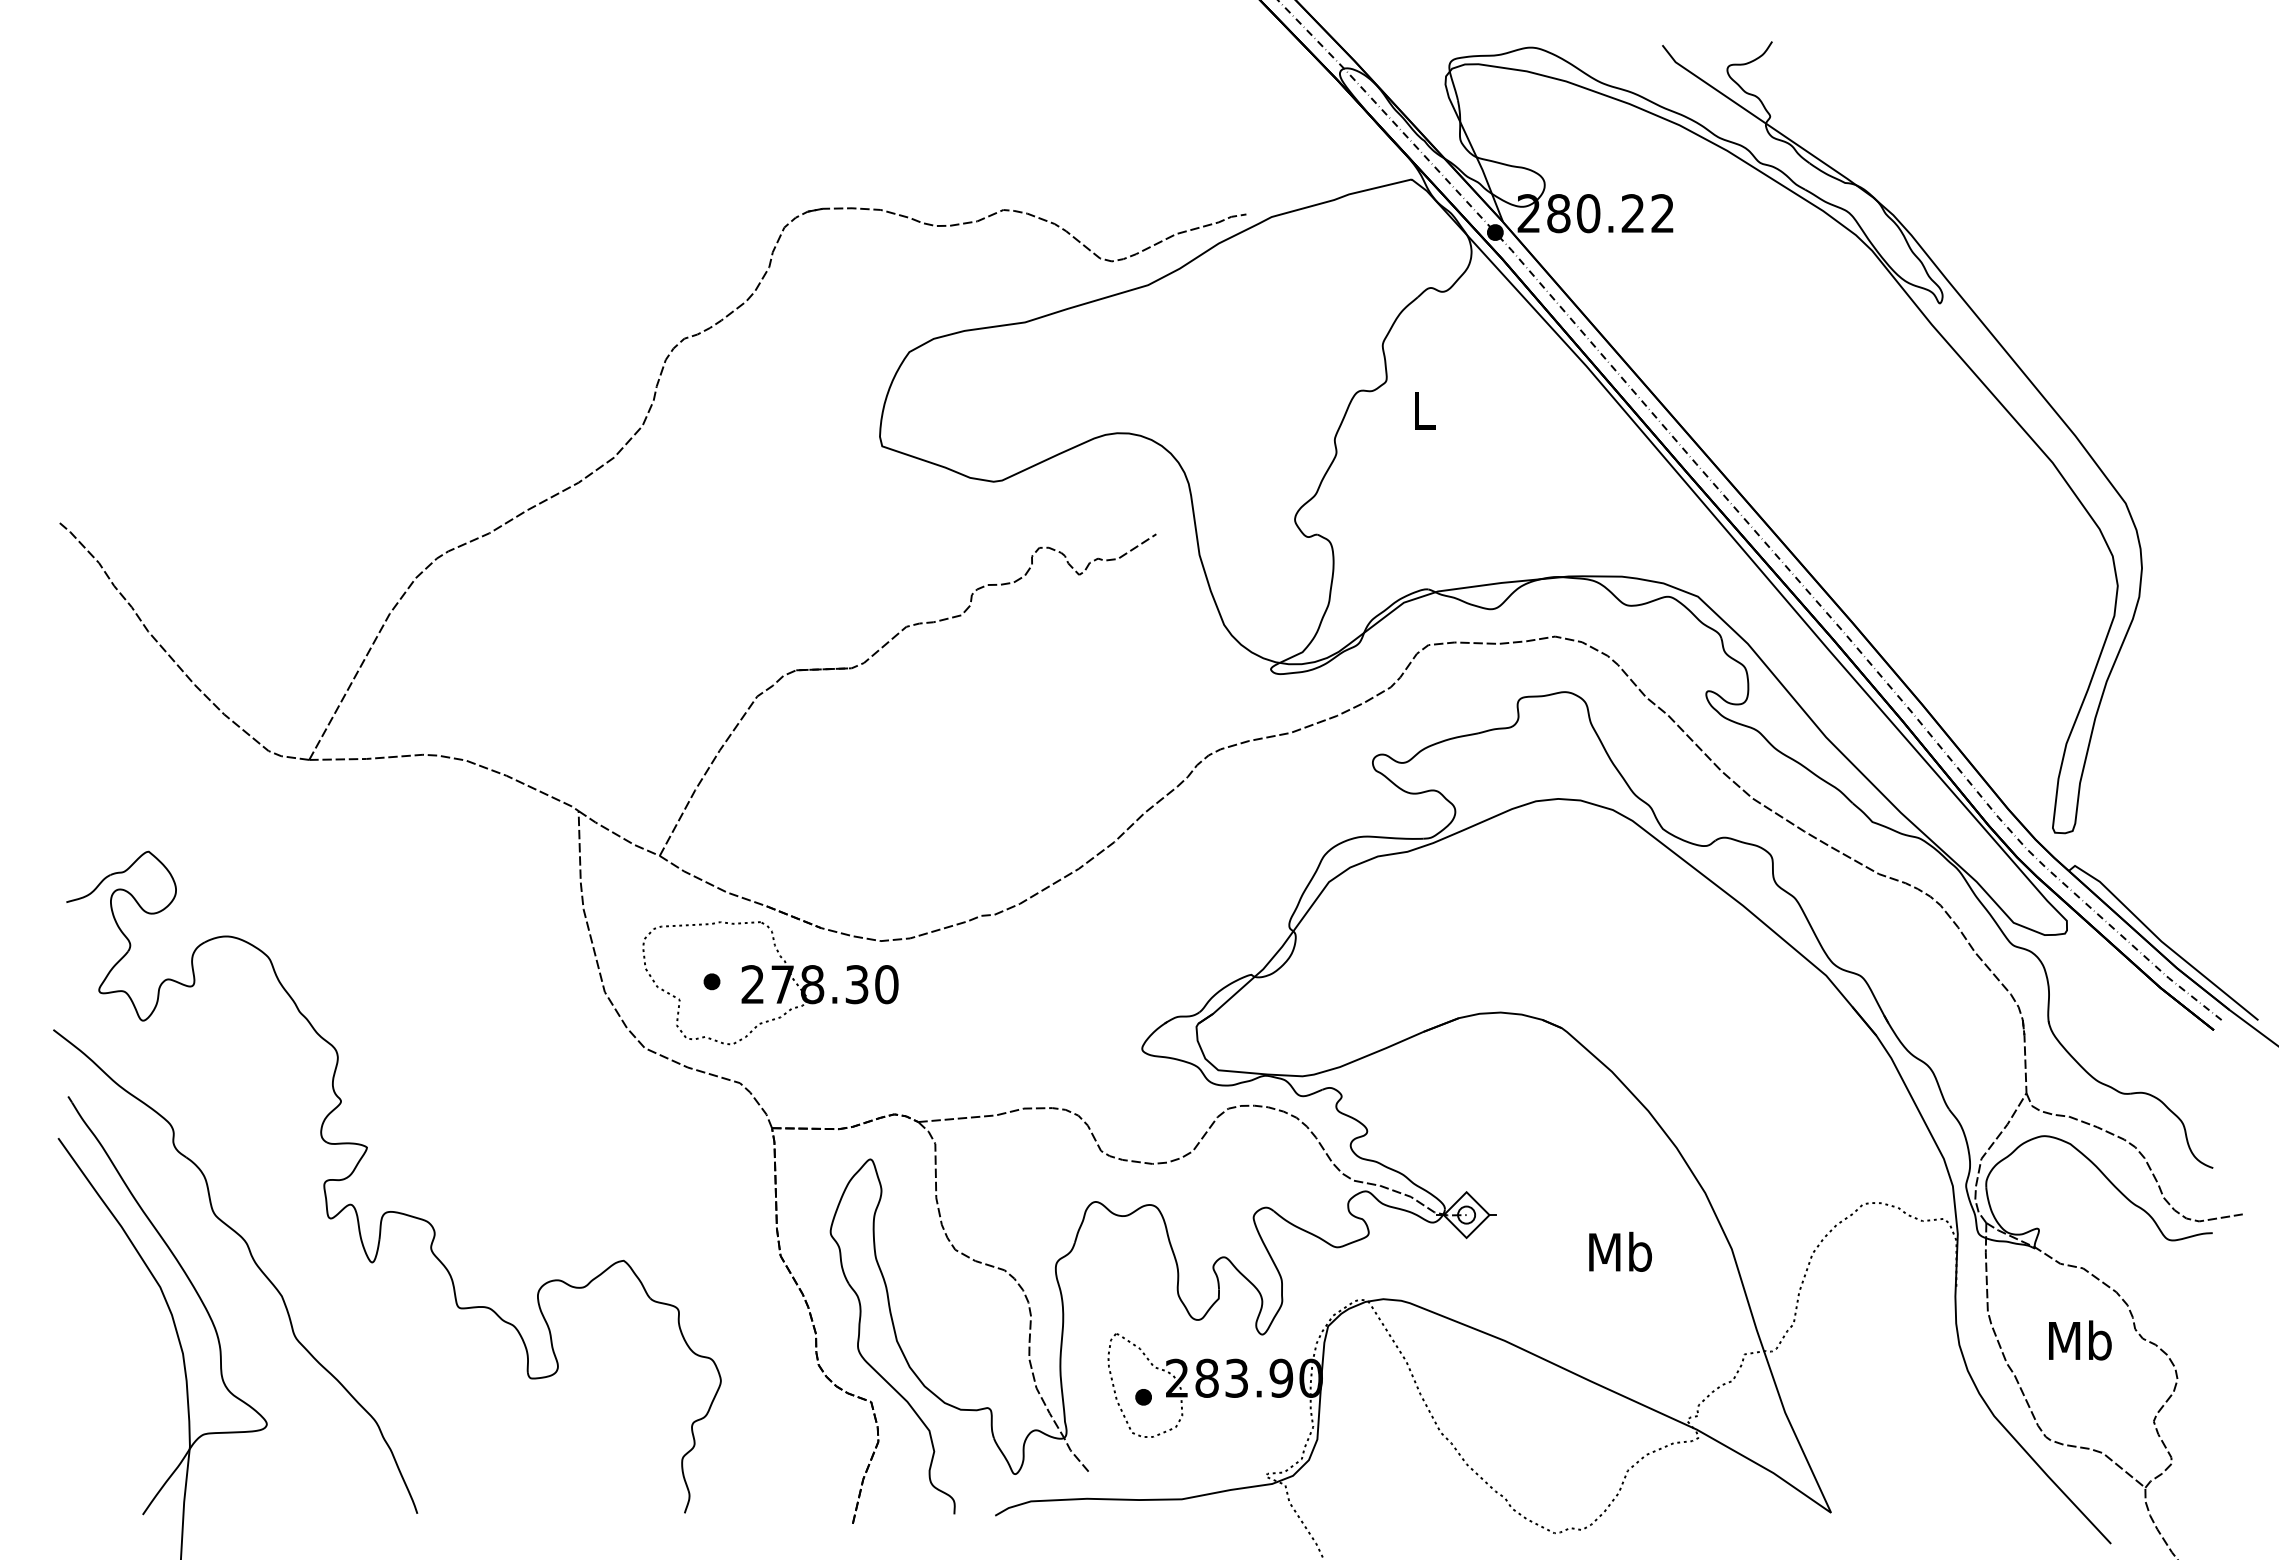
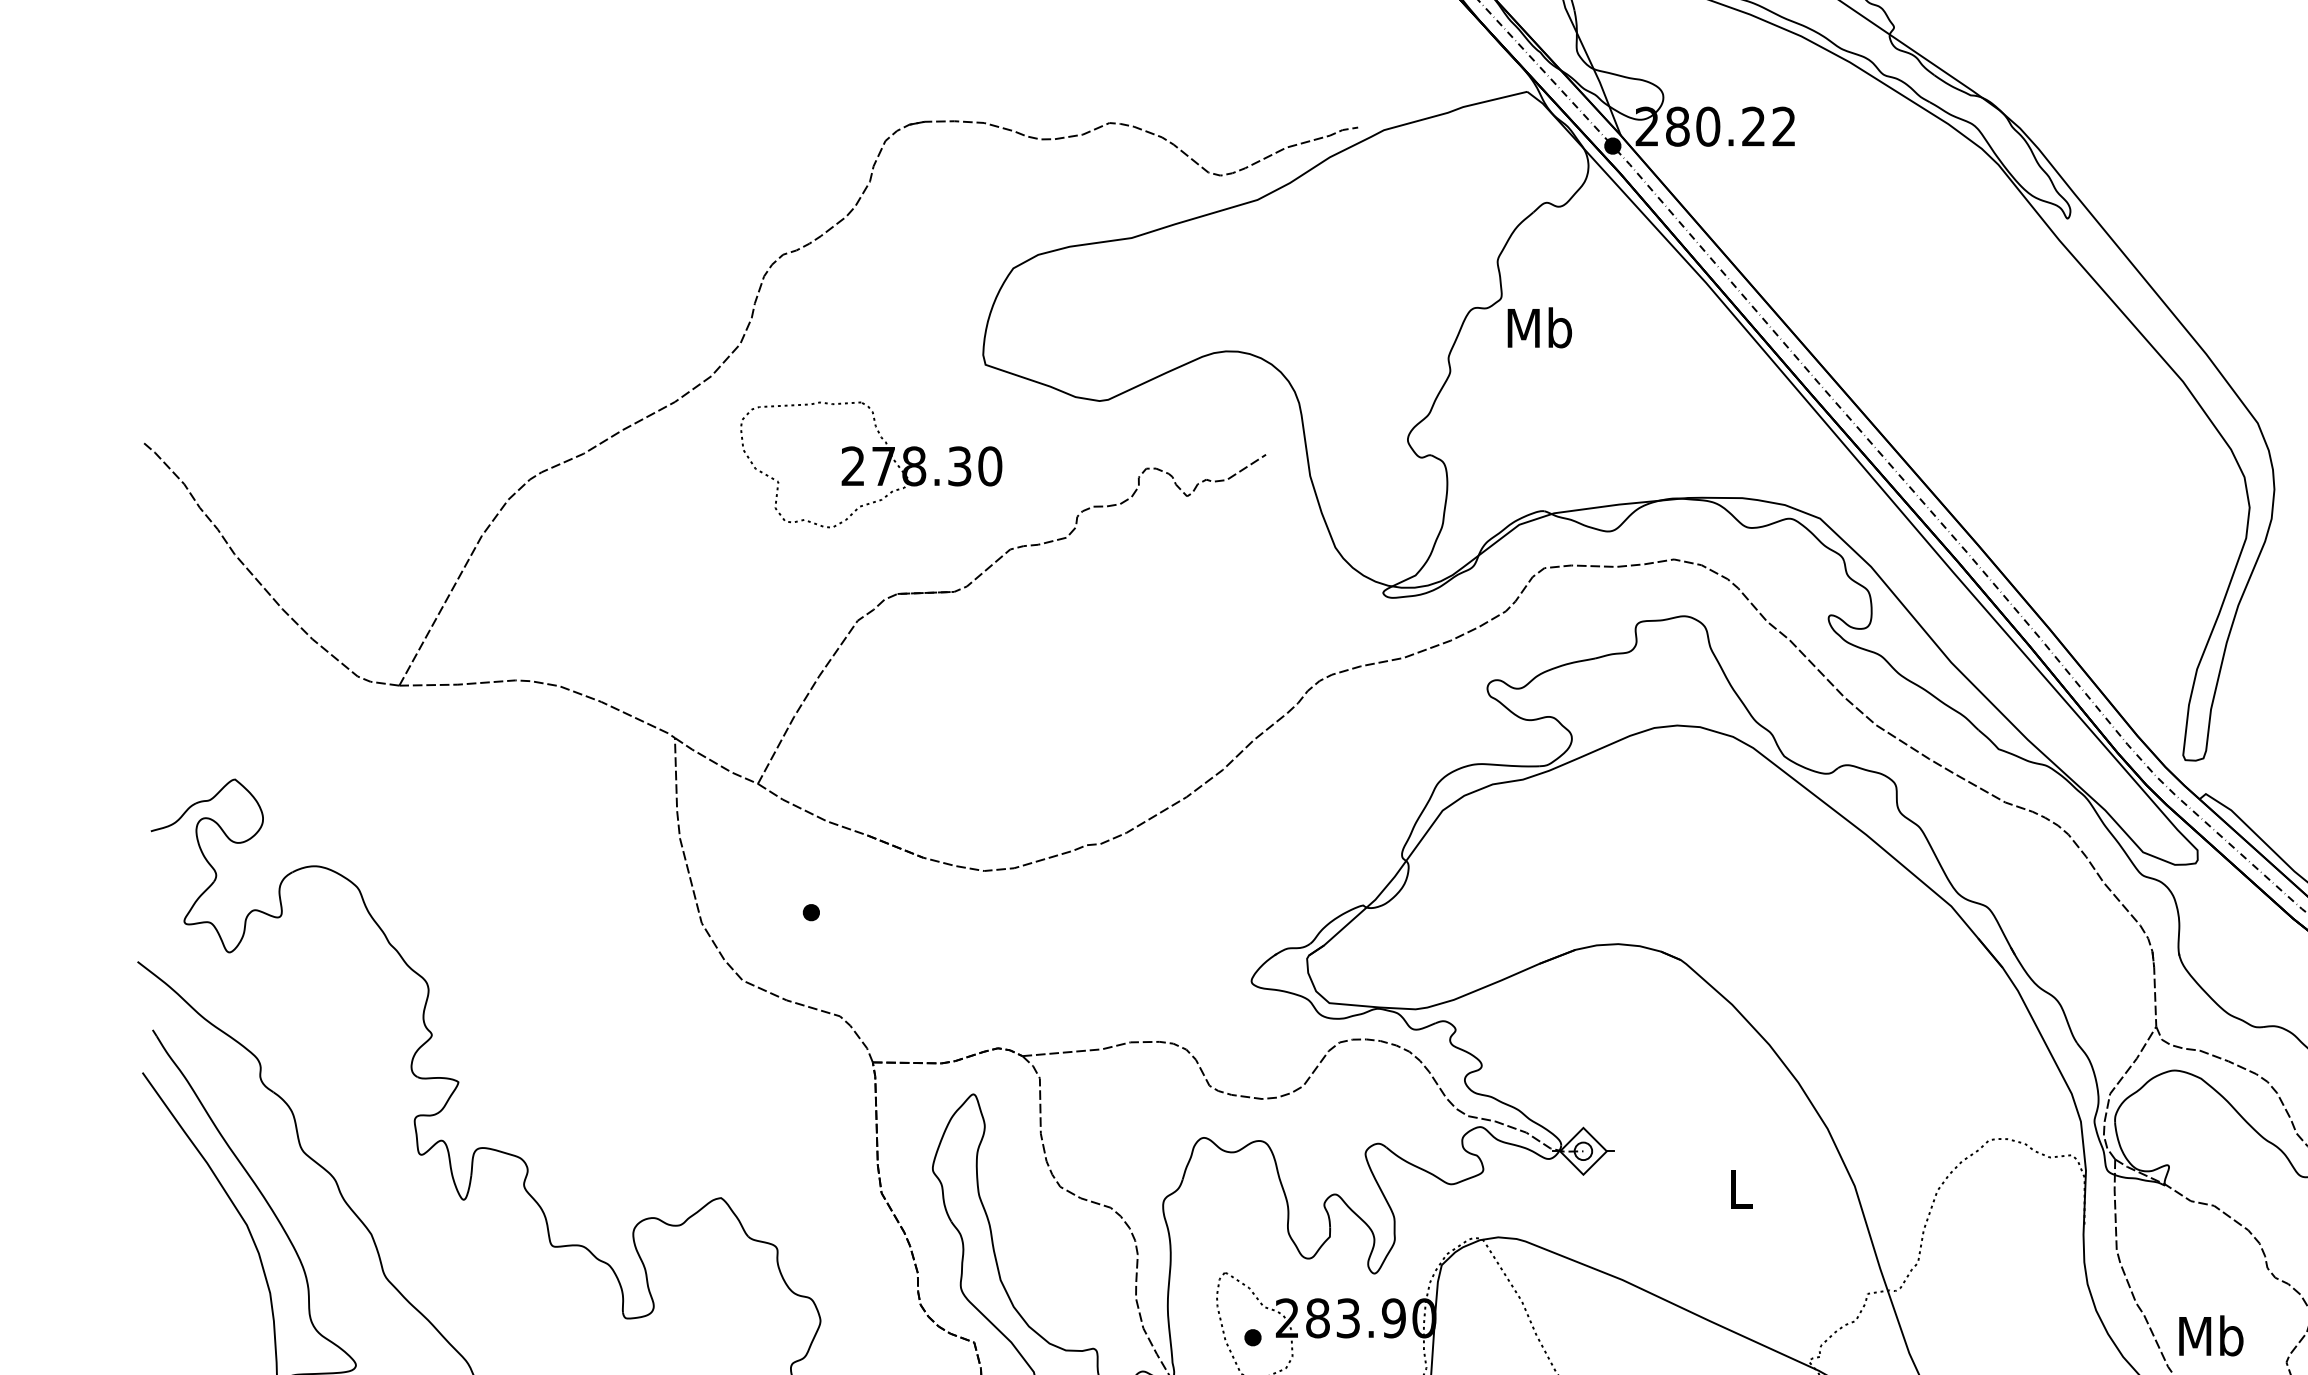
text: (1423, 410) -> (1539, 328), L -> Mb
part: (762, 980) -> (863, 462), moved
text: (1620, 1251) -> (1740, 1188), Mb -> L
text: (2080, 1340) -> (2211, 1335), moved

